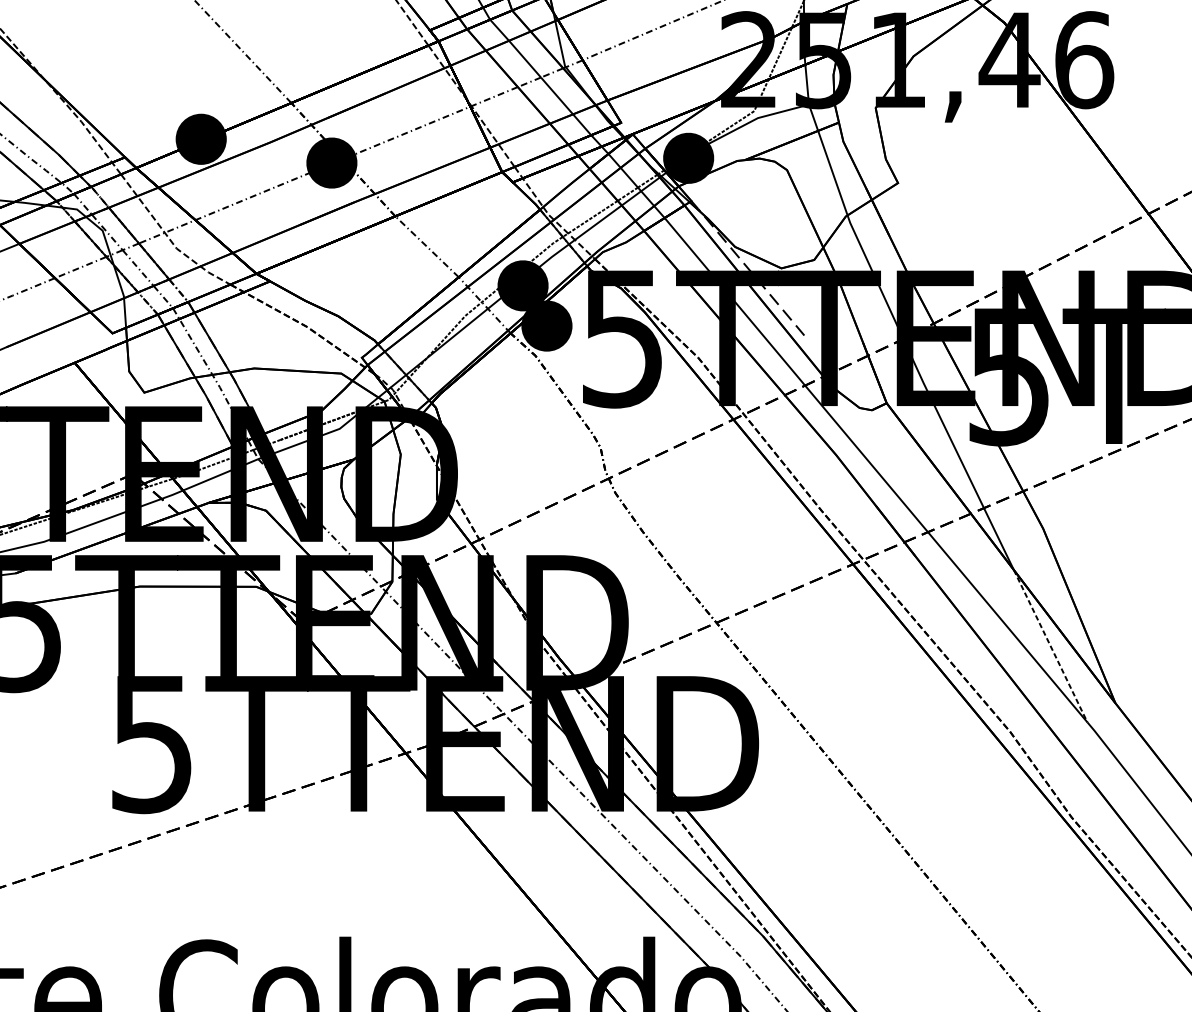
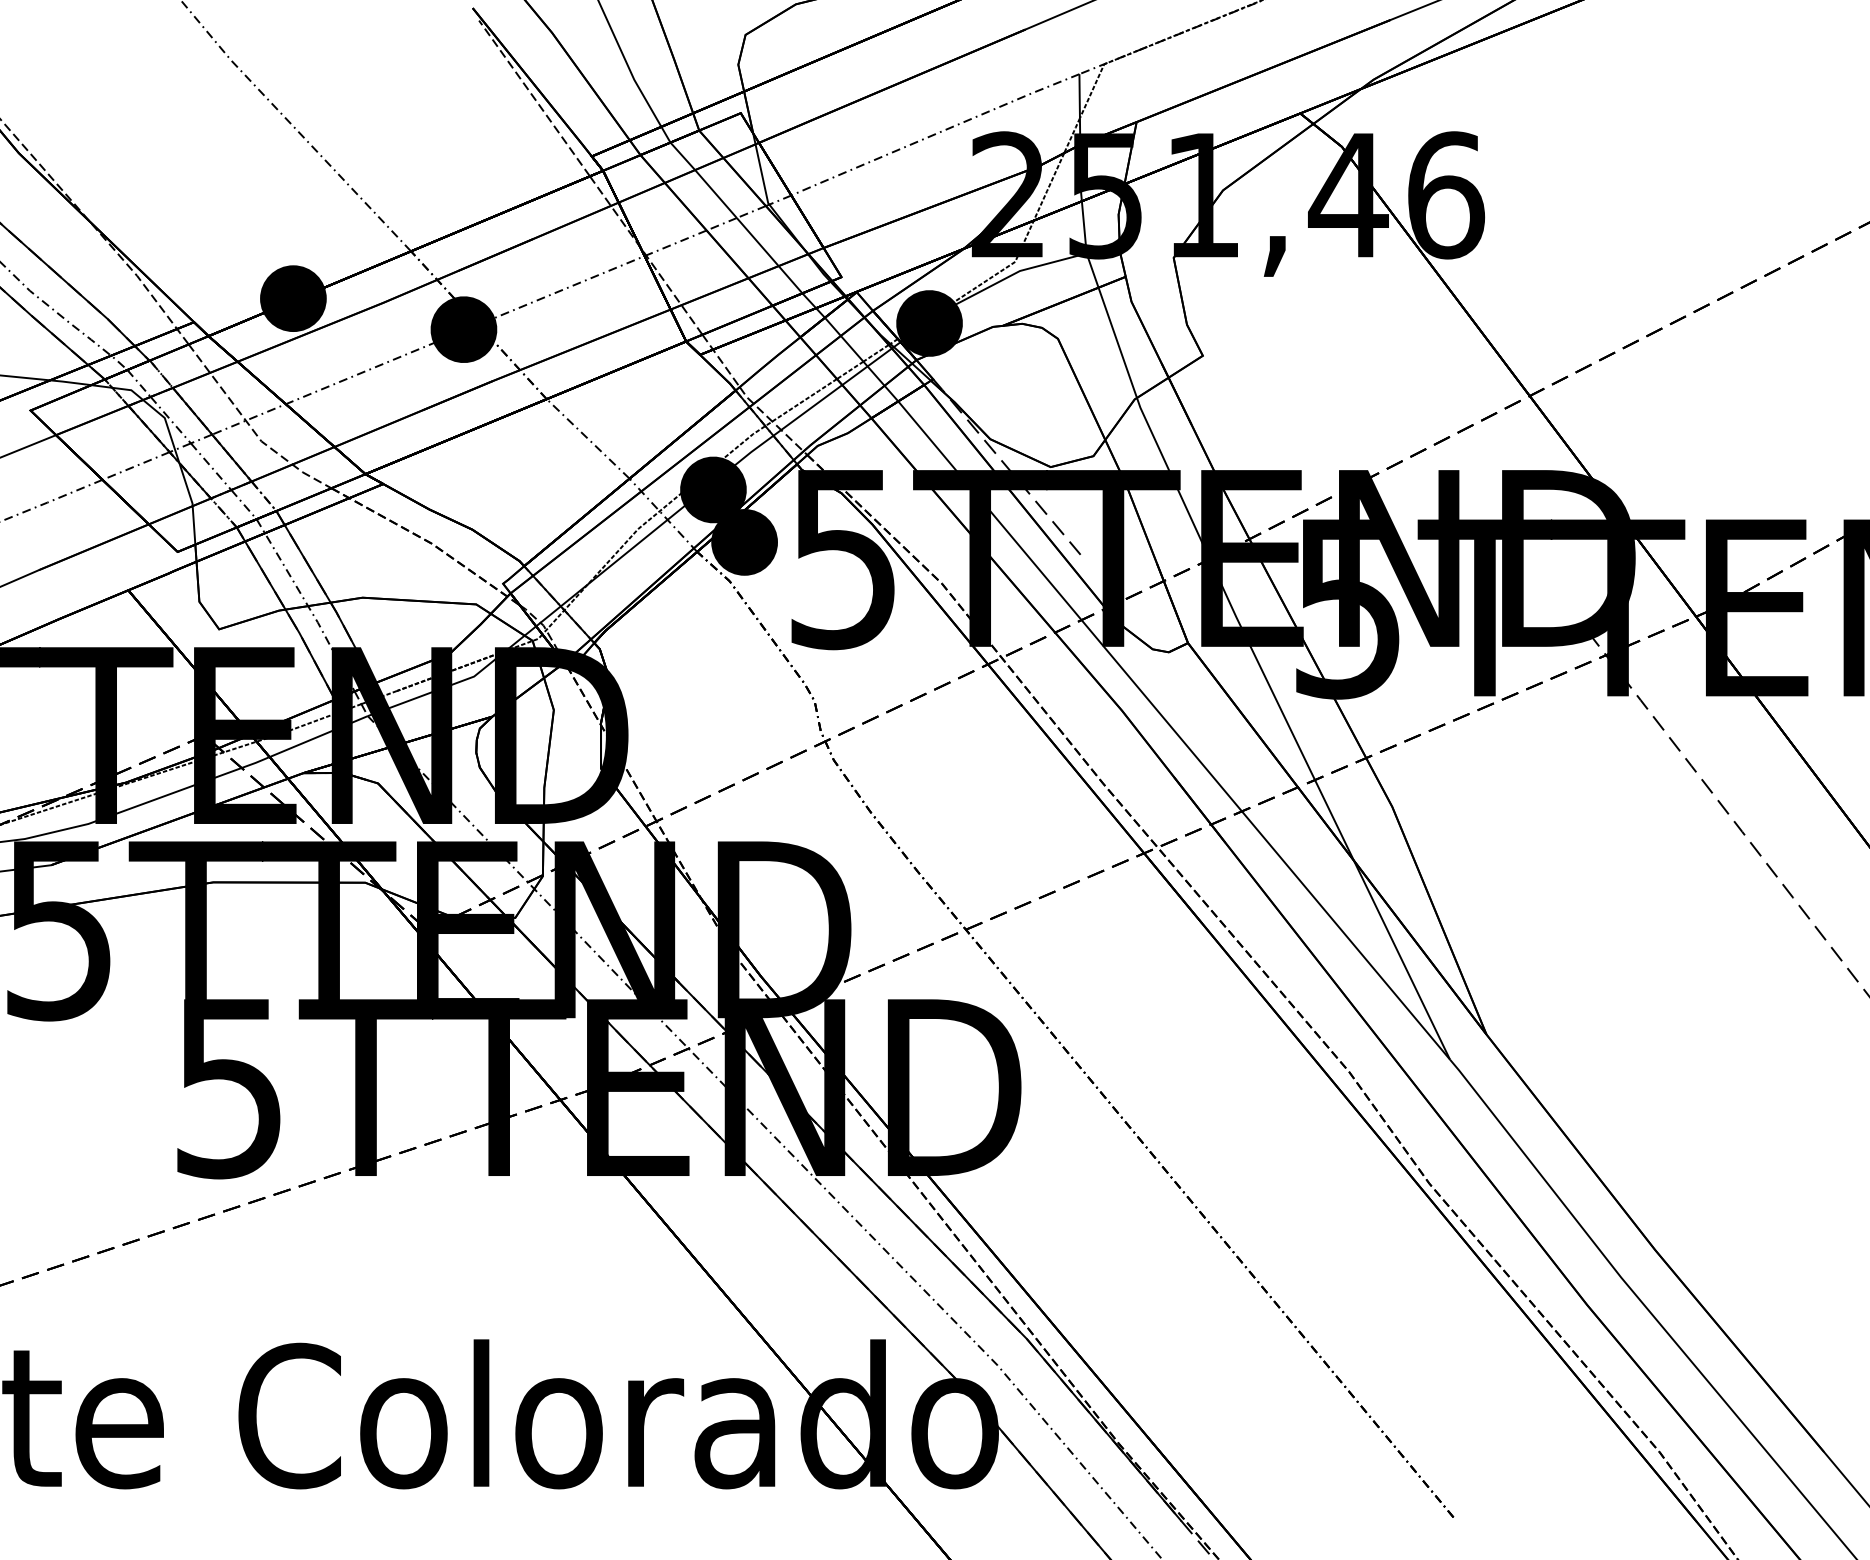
line: (1051, 646) -> (1402, 960), dashed -> solid

